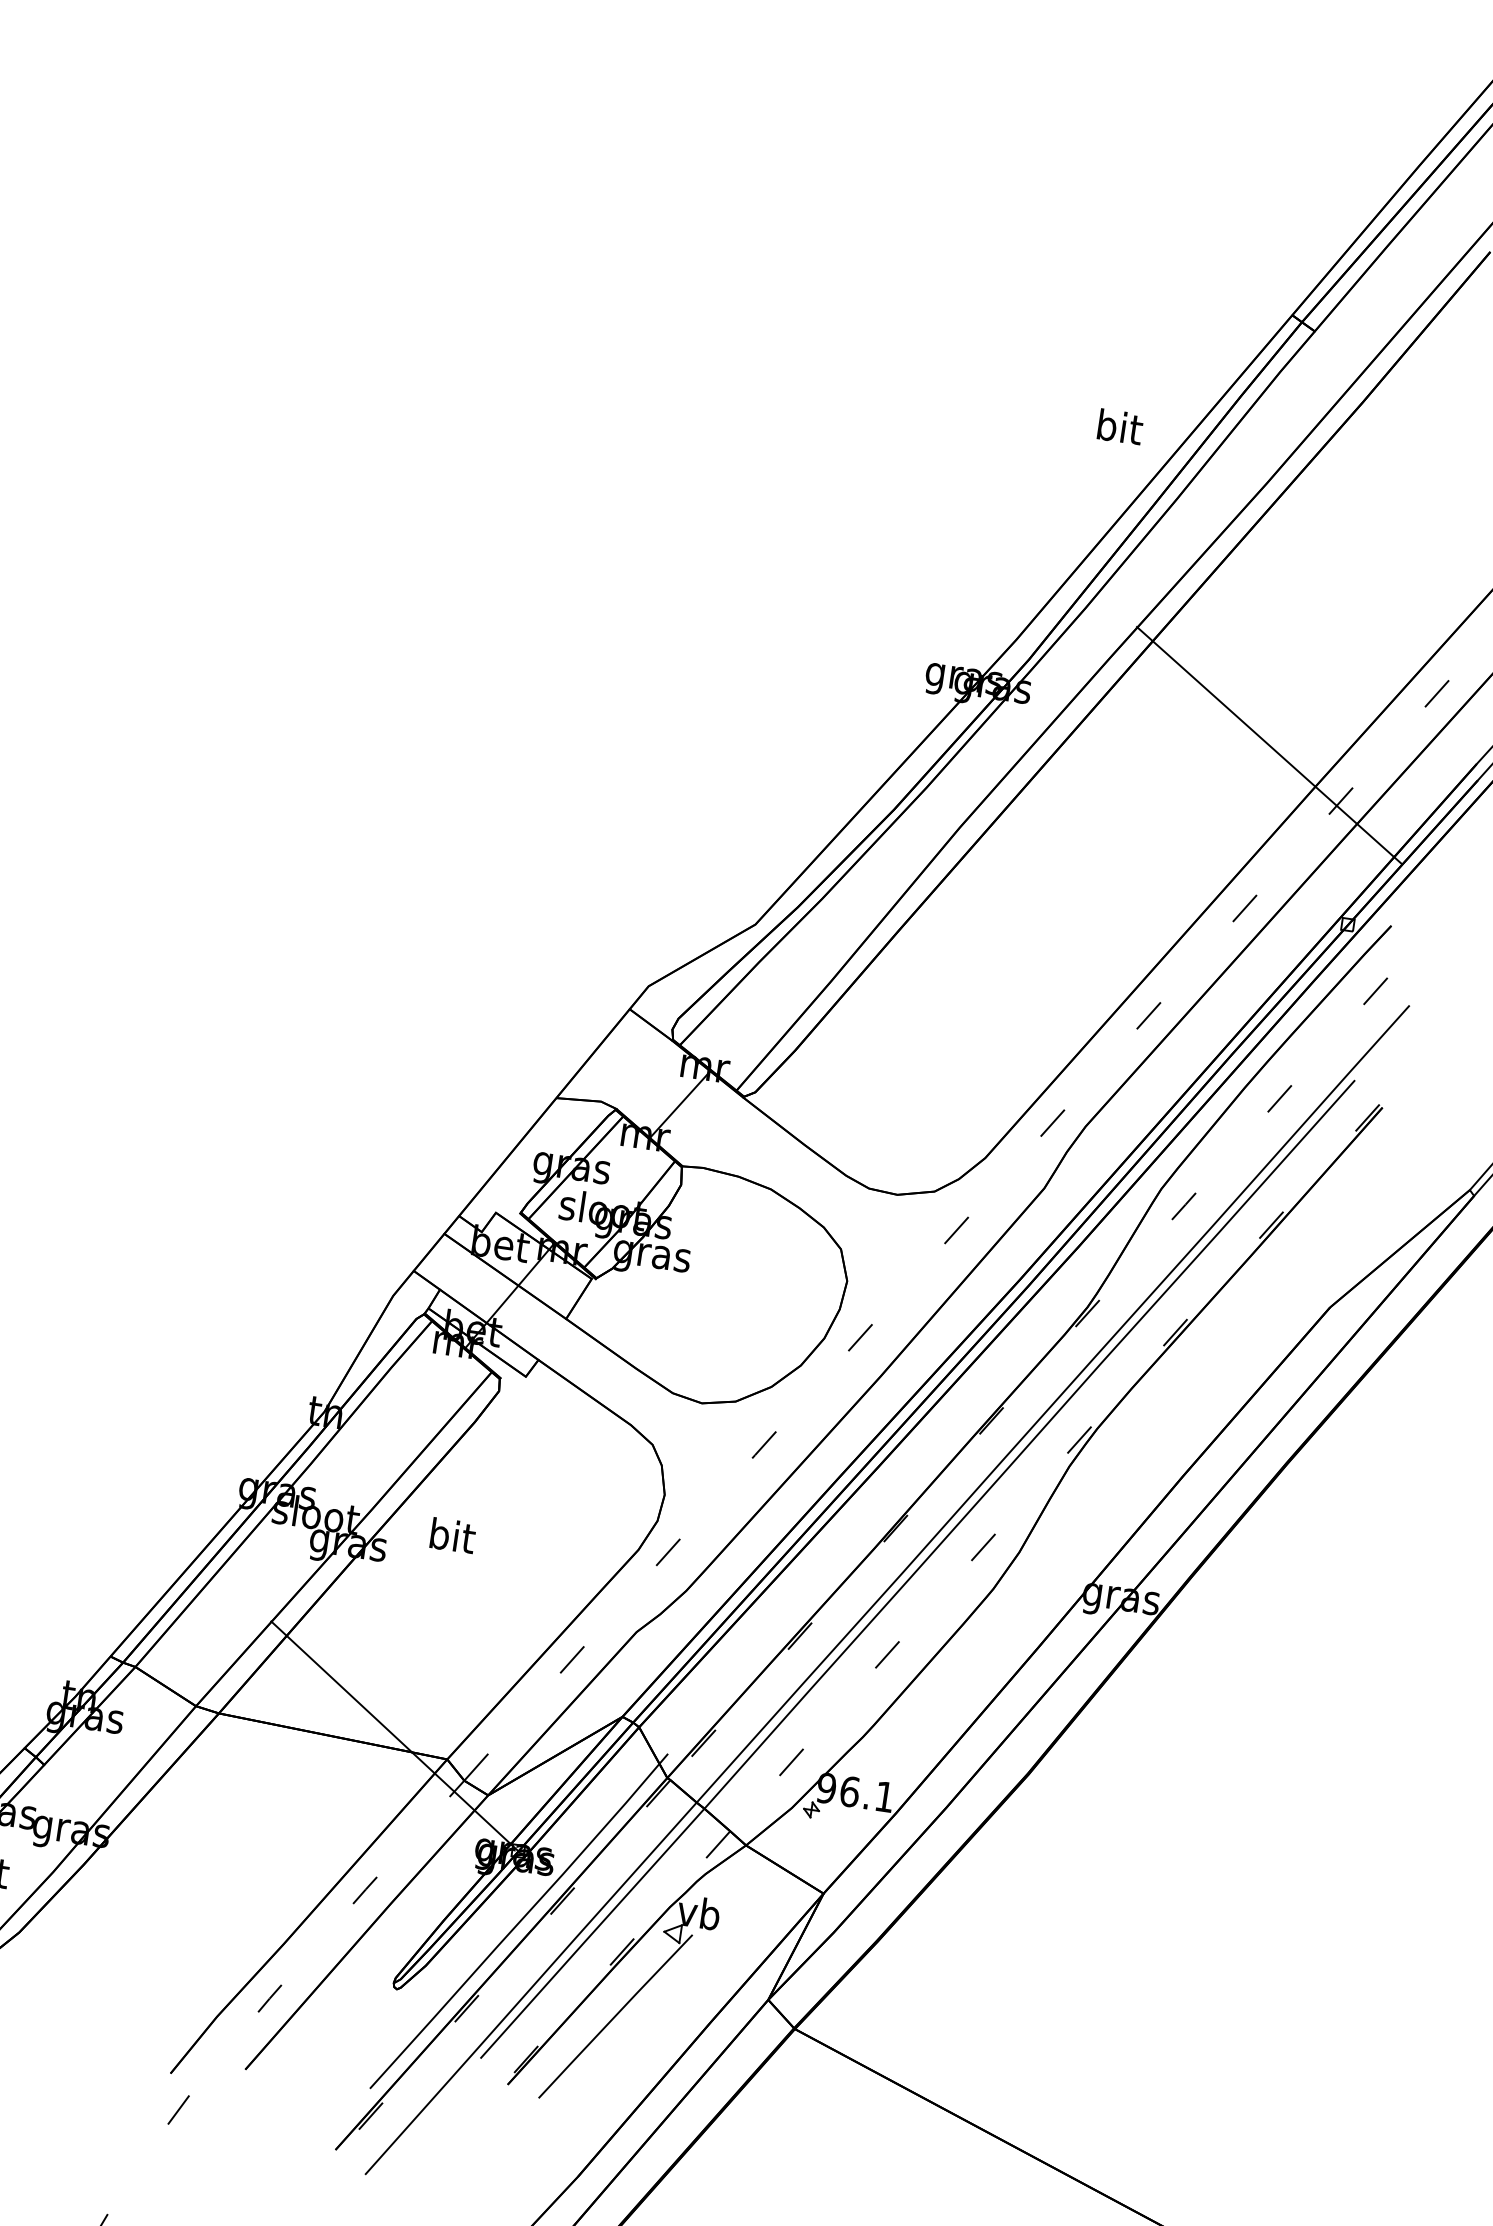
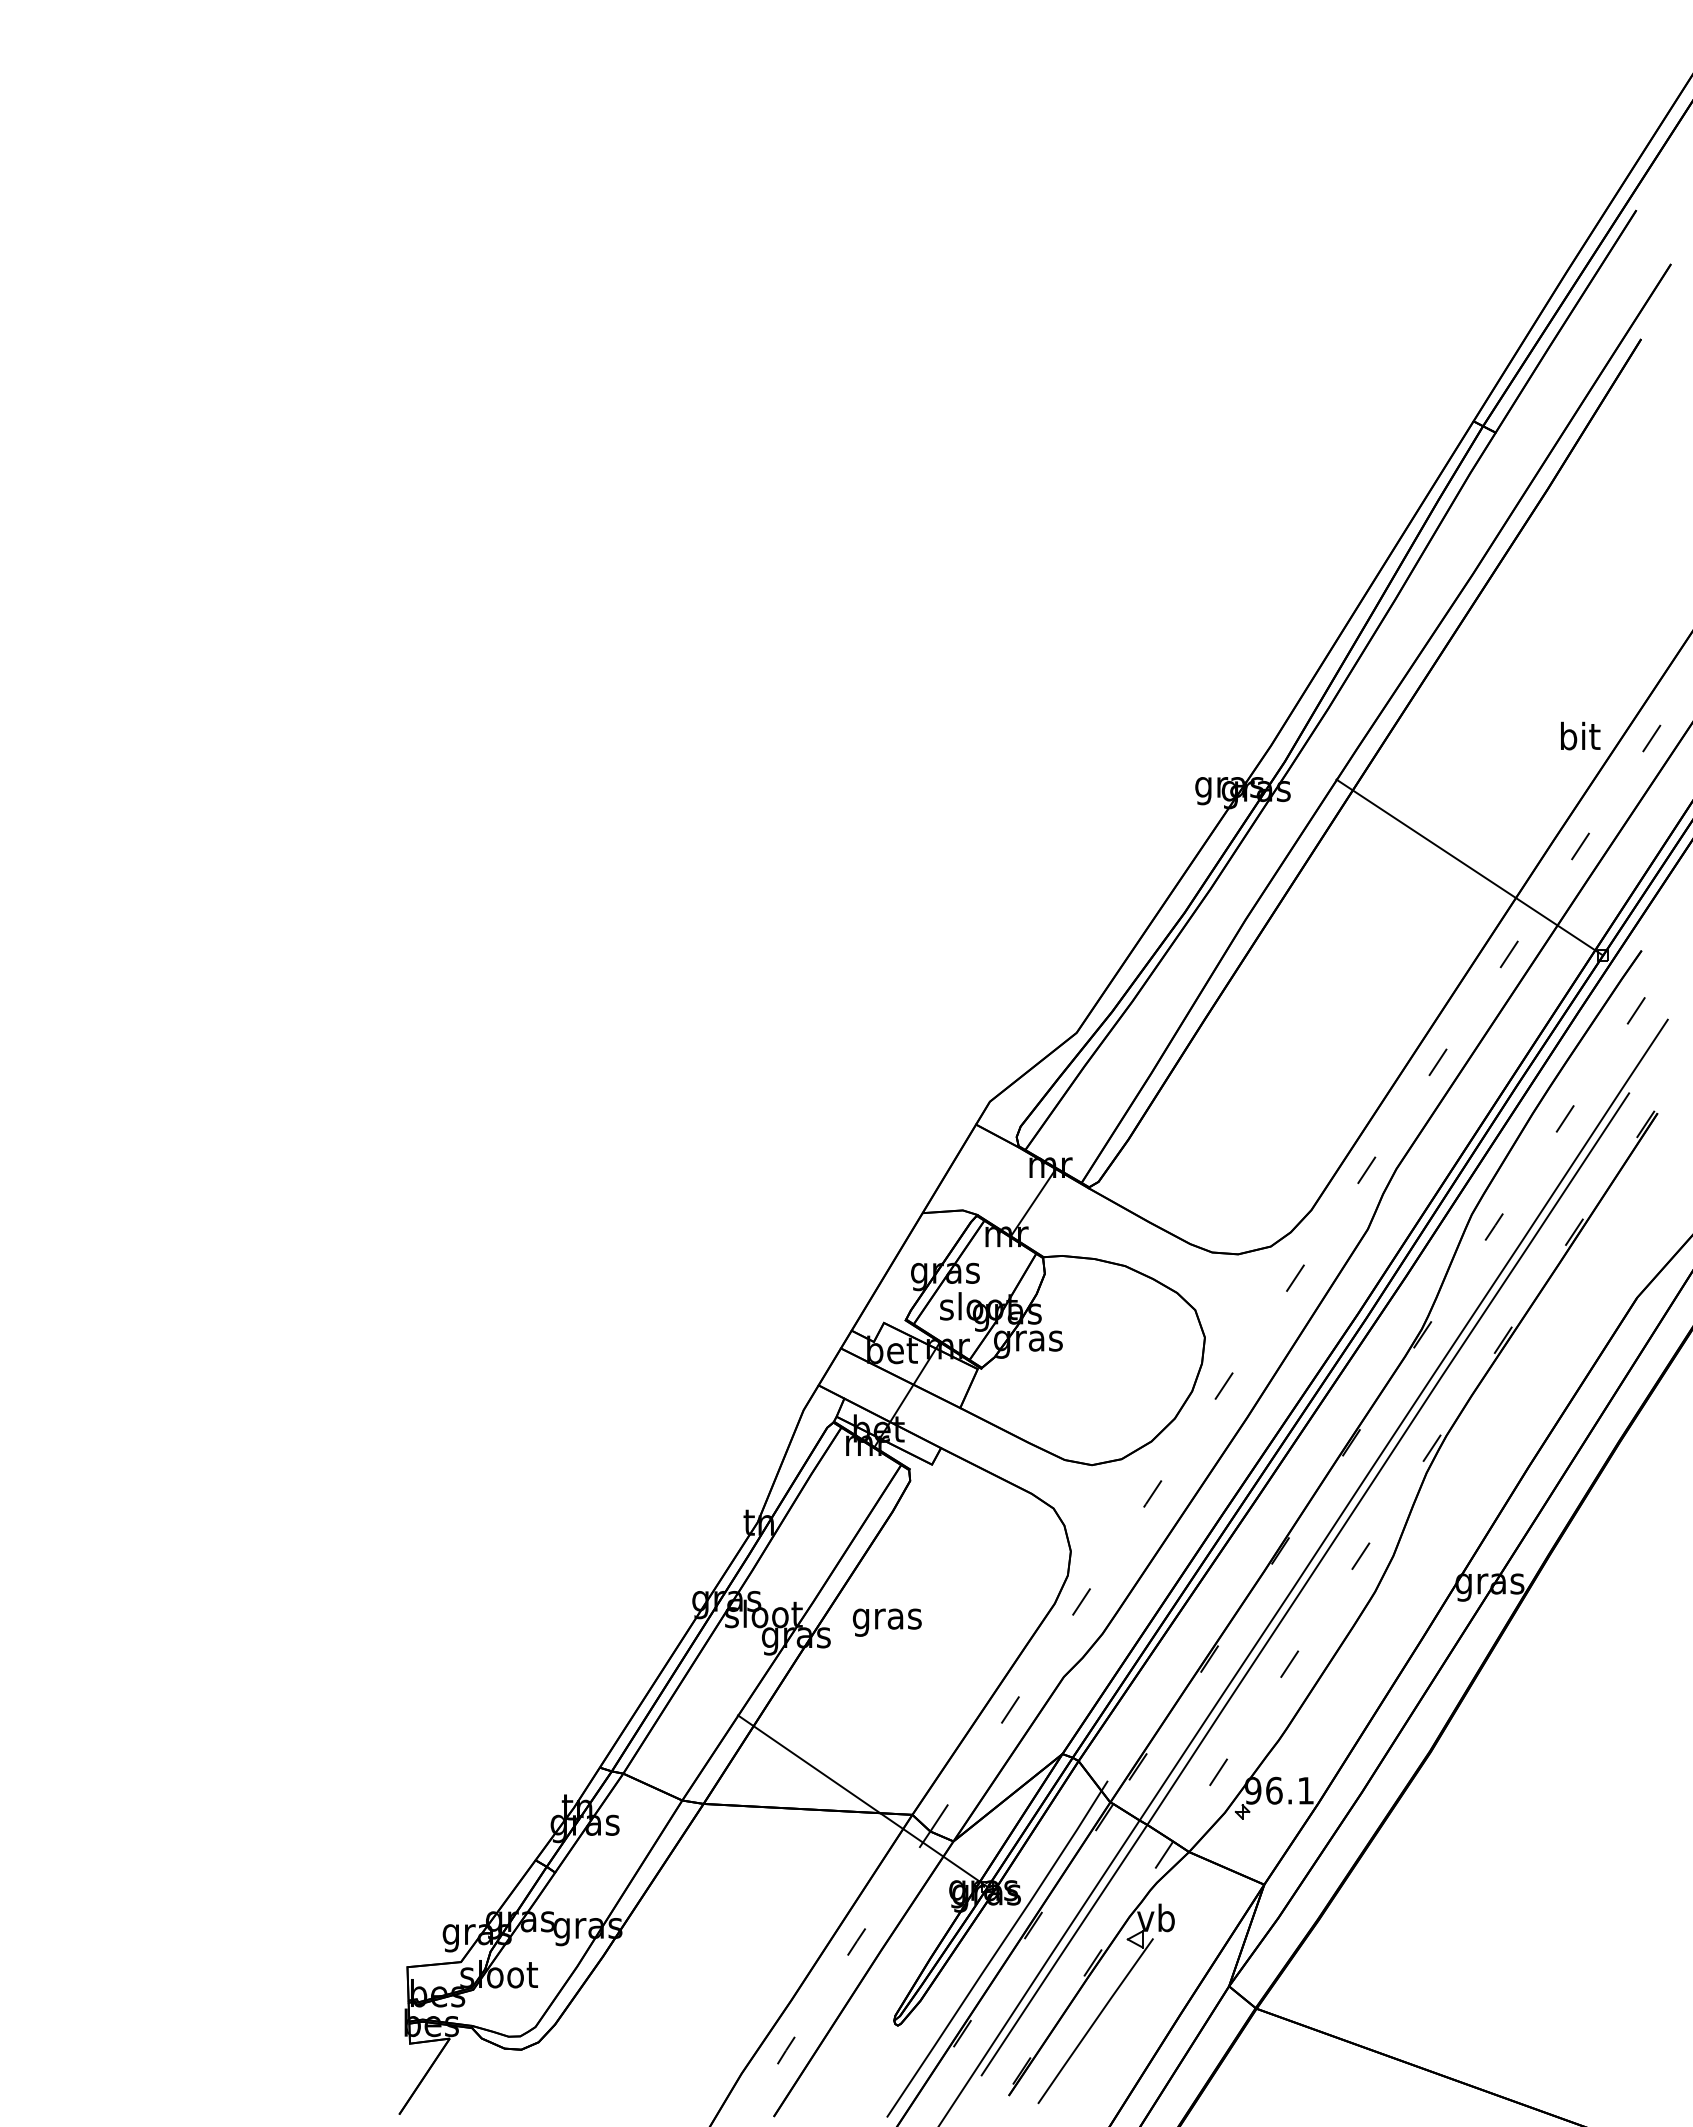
text: (1120, 426) -> (1580, 735), moved
line: (1269, 745) -> (1469, 867), moved
text: (450, 1538) -> (886, 1618), bit -> gras

